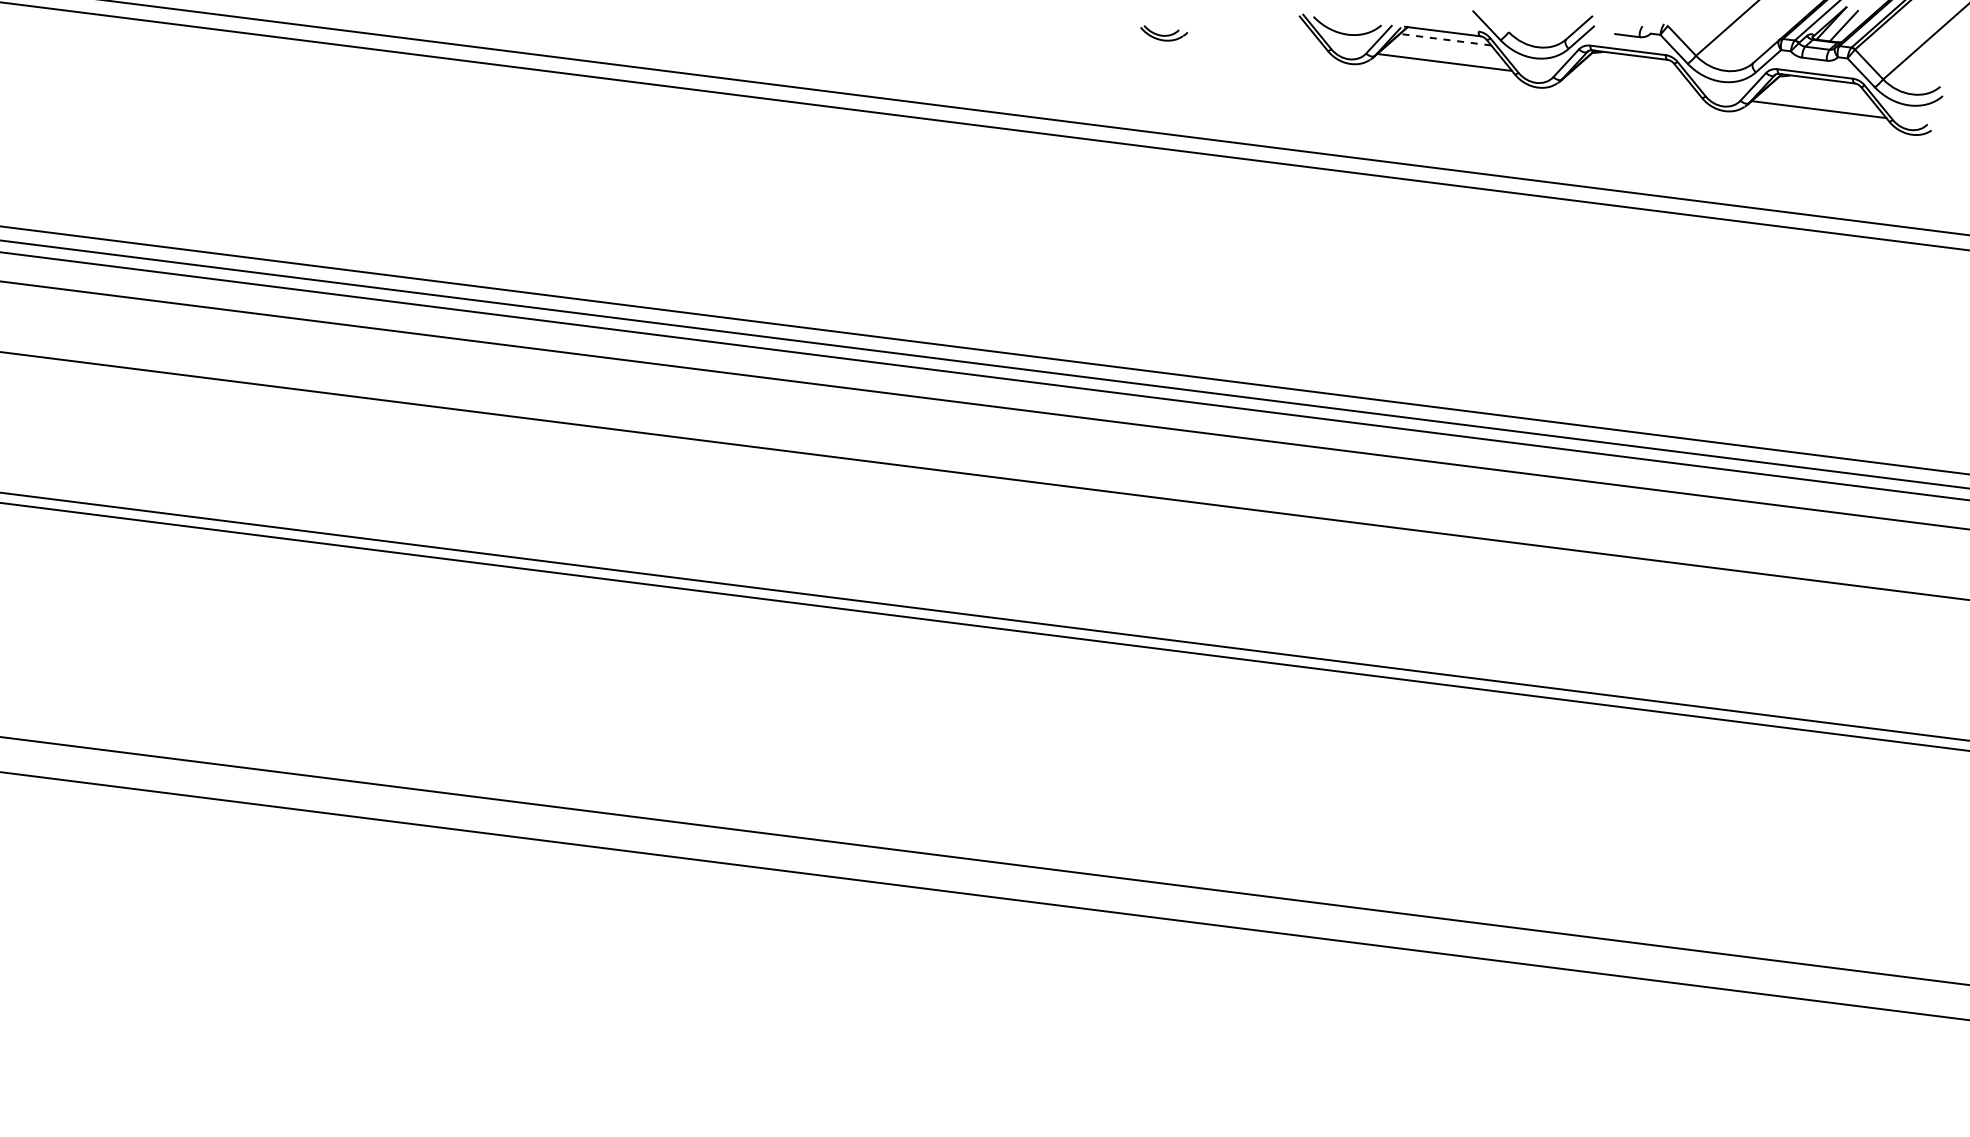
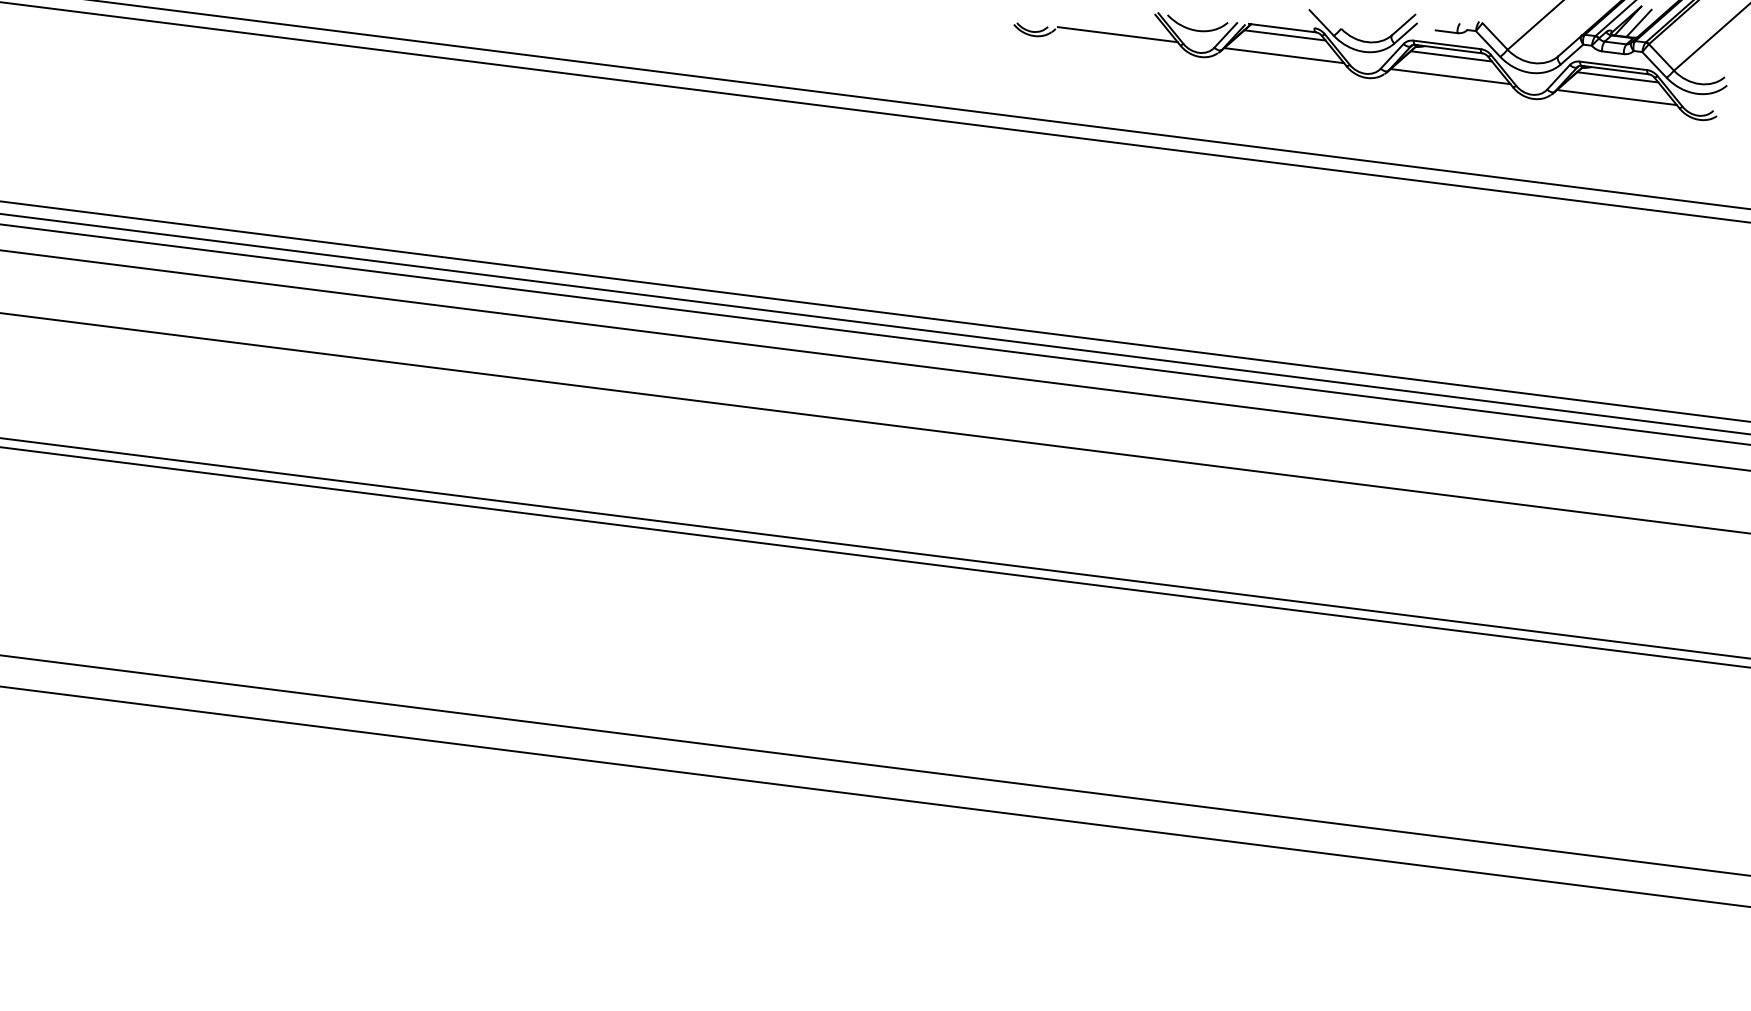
line: (1257, 38) -> (1117, 34), added
line: (1445, 39) -> (1284, 35), dashed -> solid
line: (1632, 63) -> (1451, 56), added
line: (1631, 85) -> (1450, 76), added
line: (1819, 86) -> (1617, 77), added

